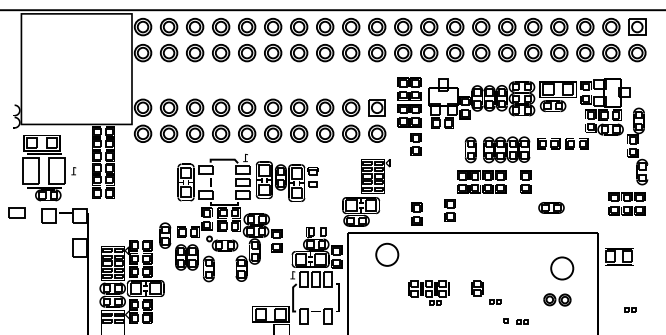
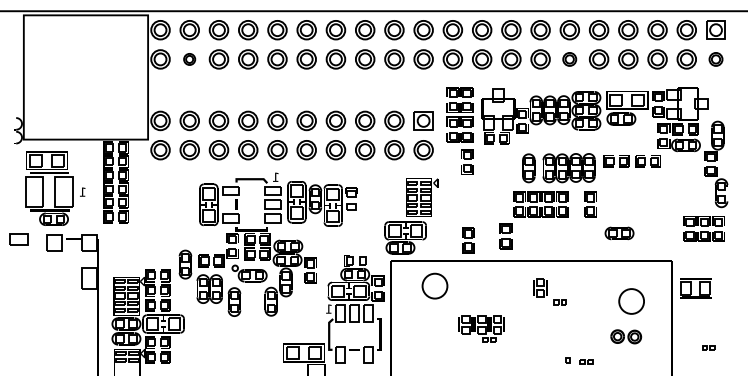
part: (168, 53) -> (189, 59), size x0.6
part: (506, 53) -> (569, 59), size x0.7
part: (636, 53) -> (715, 59), size x0.7
part: (485, 291) -> (549, 291), moved

